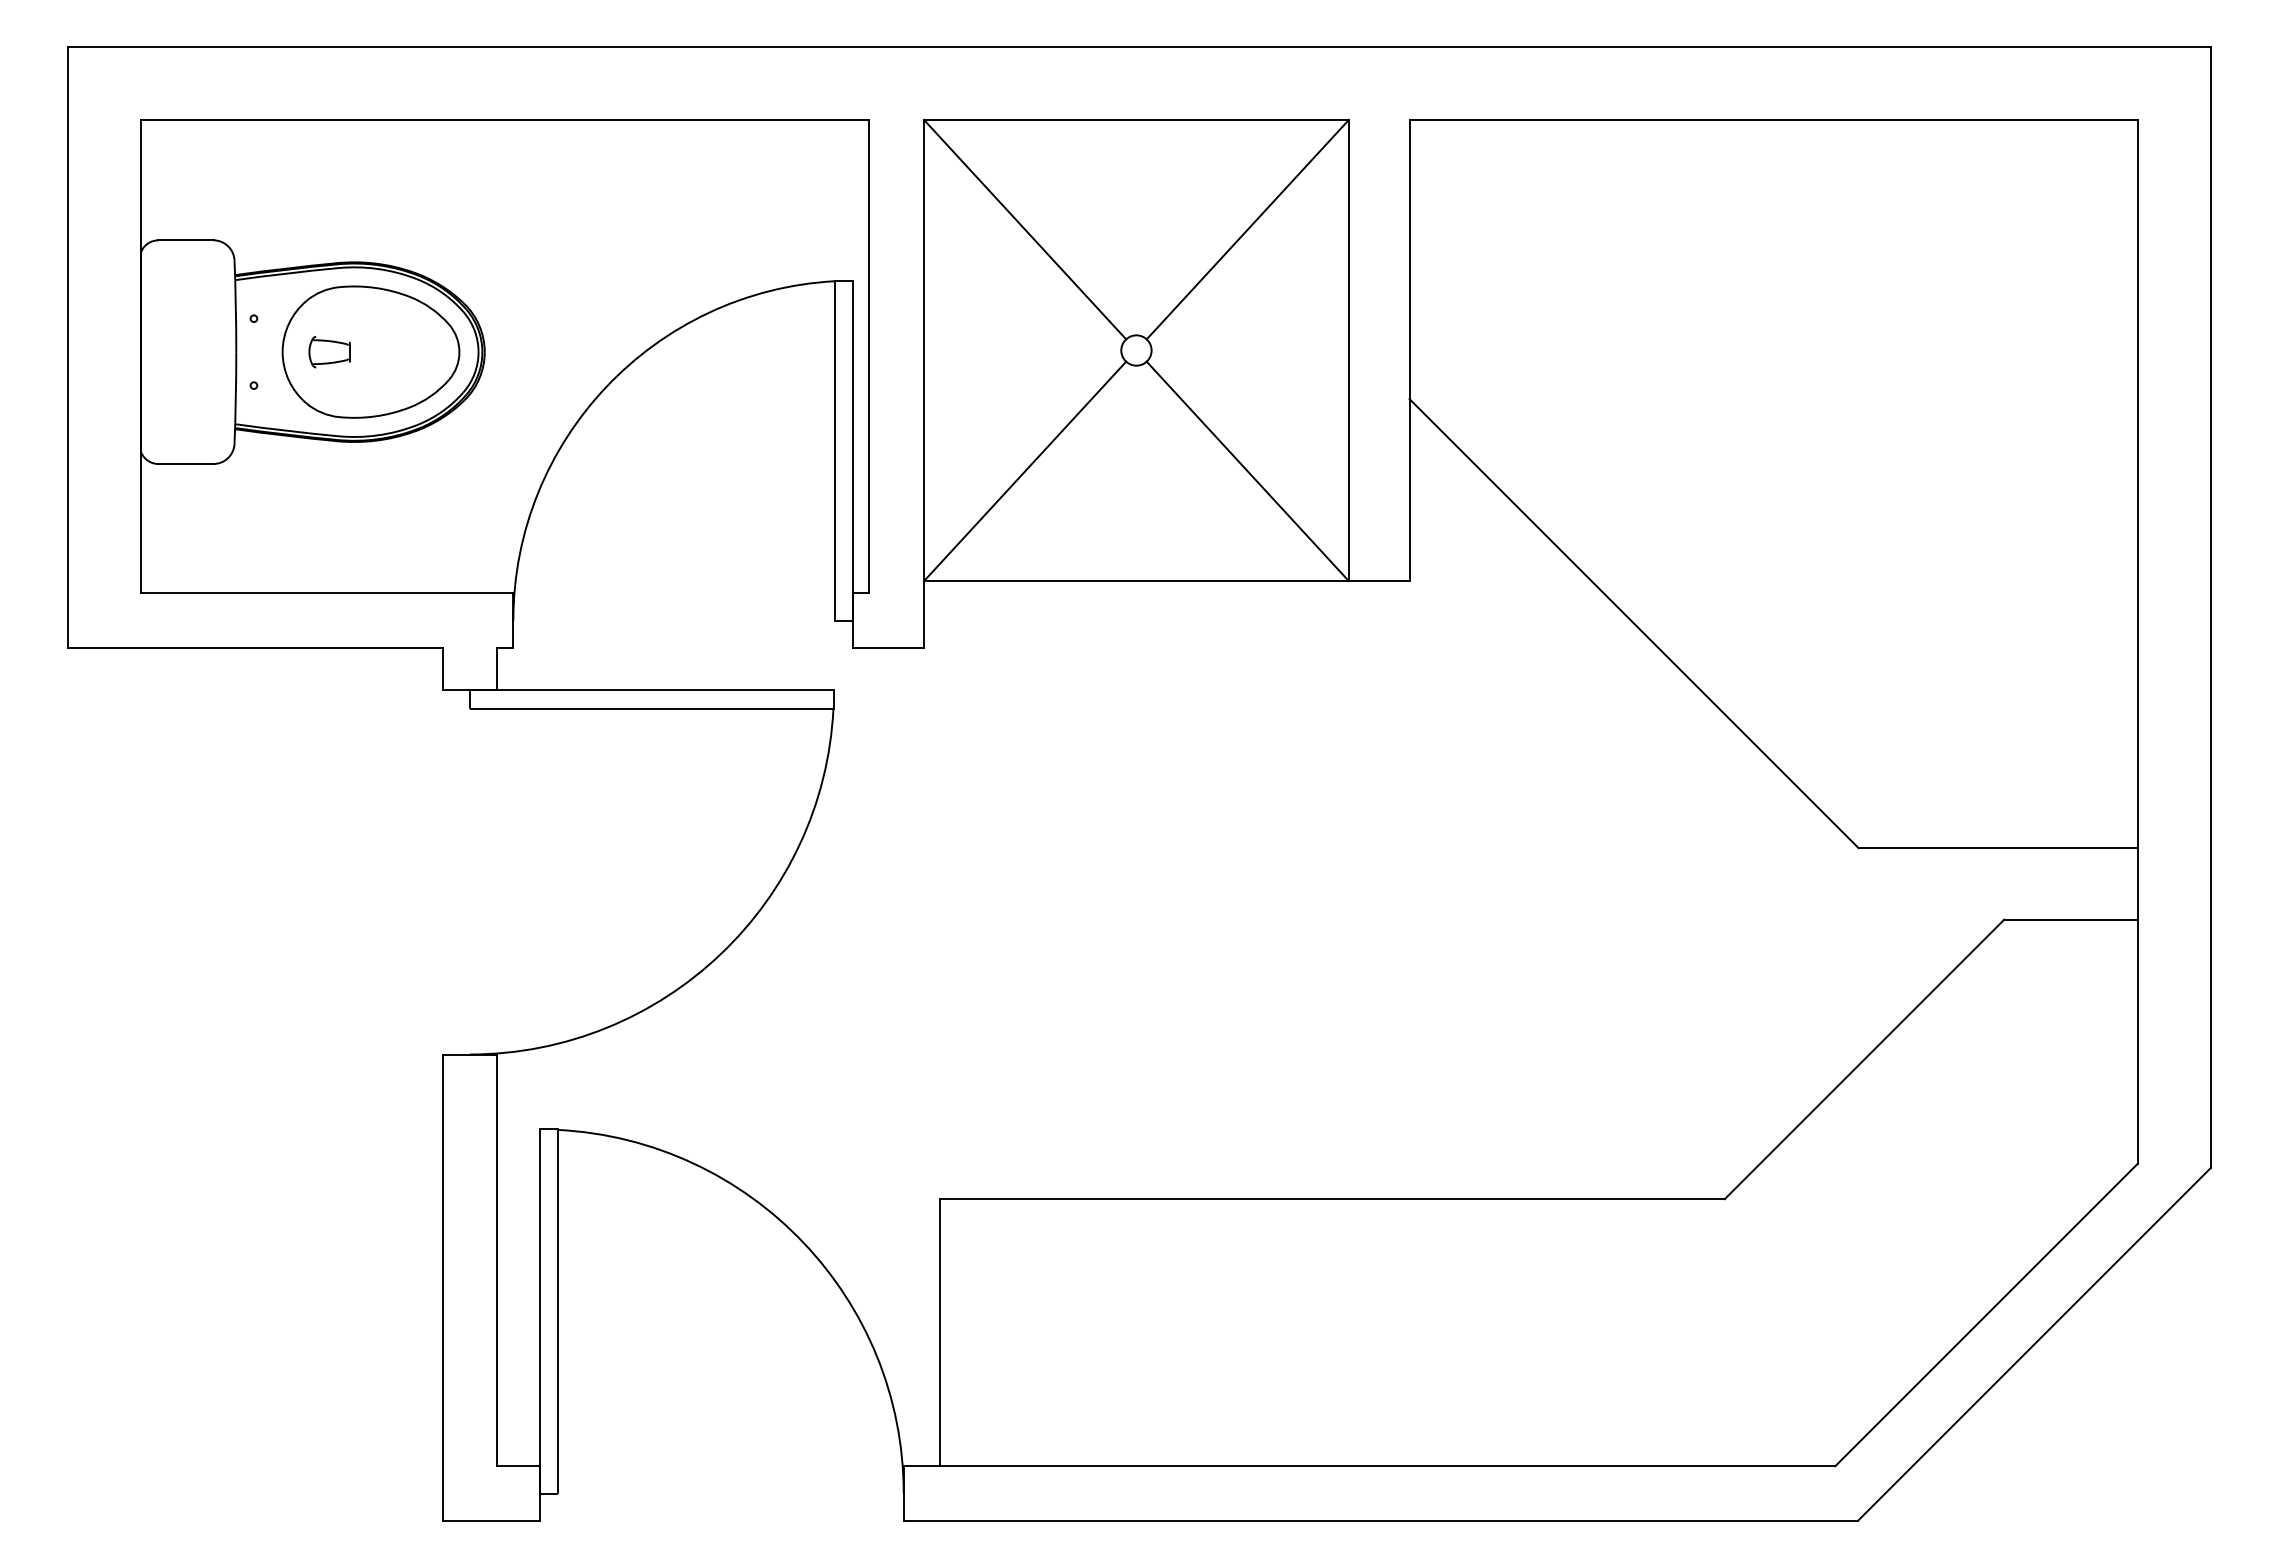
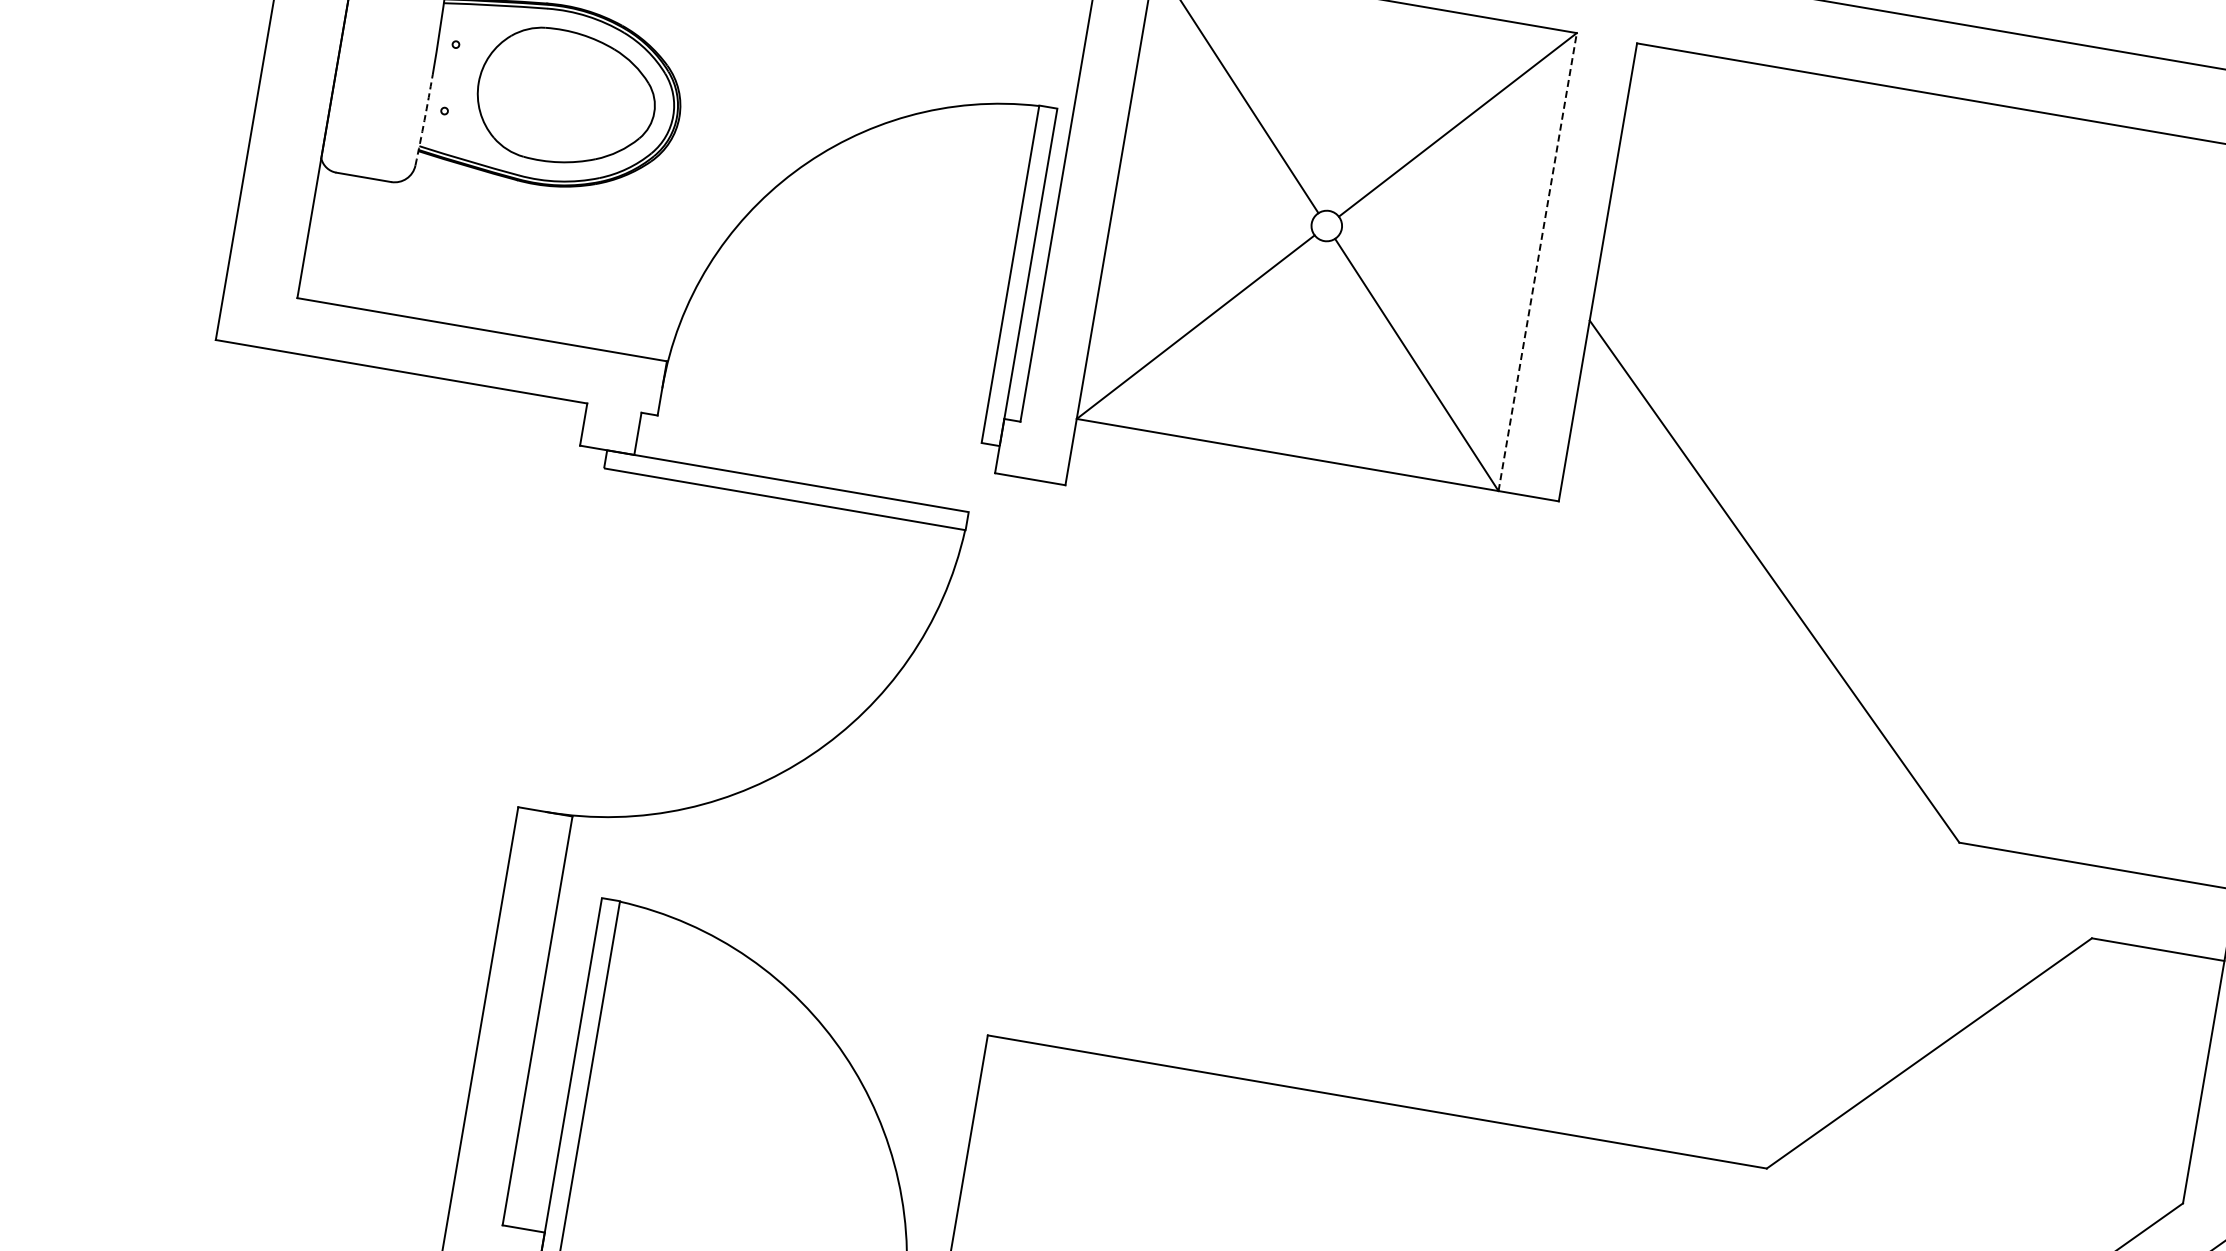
line: (1348, 350) -> (1537, 261), solid -> dashed
part: (329, 352) -> (525, 91), removed
arc: (235, 397) -> (424, 119), solid -> dashed

